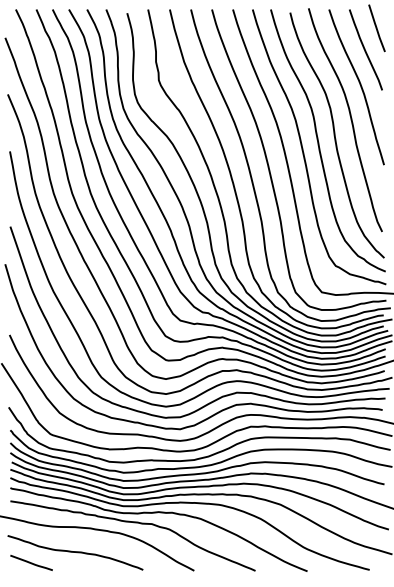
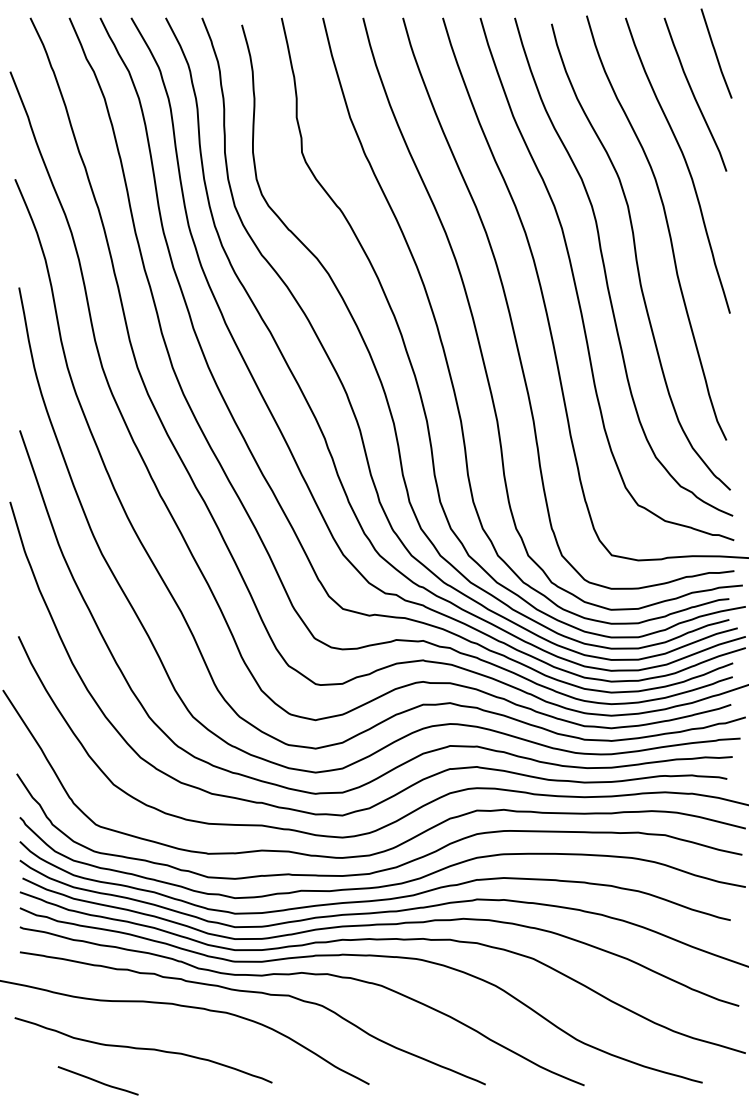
line: (31, 562) -> (98, 1080), moved

